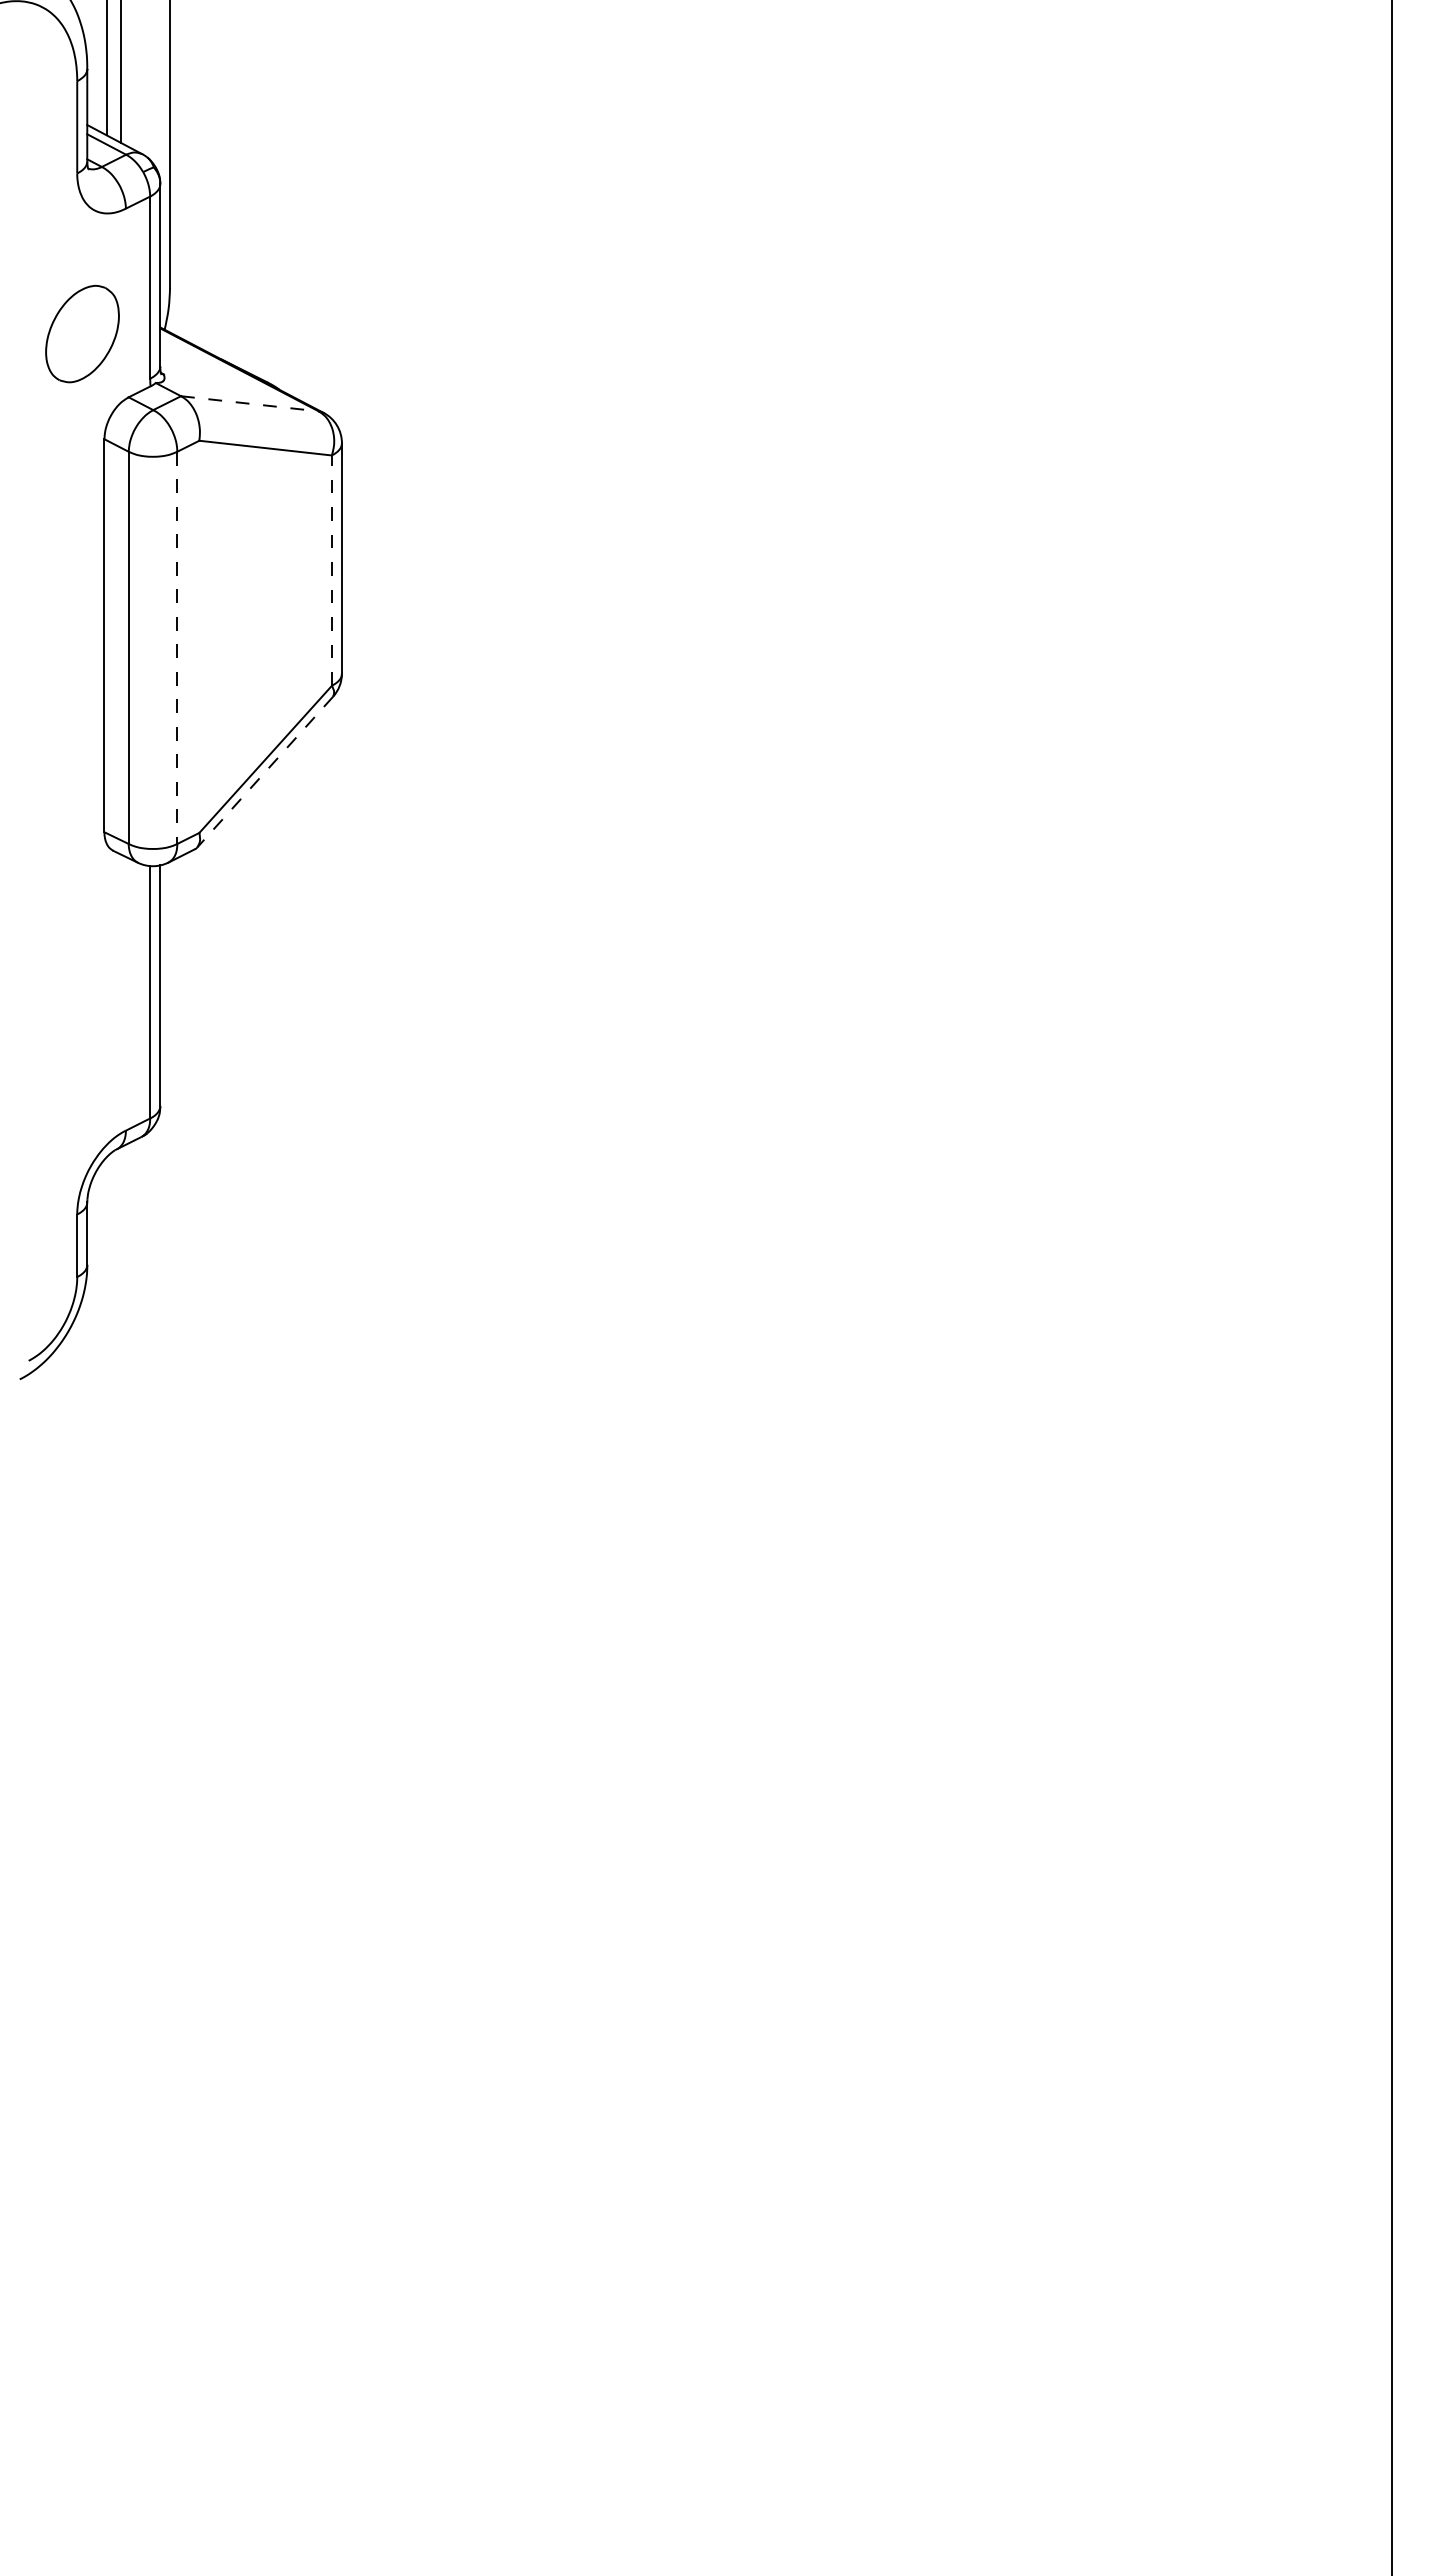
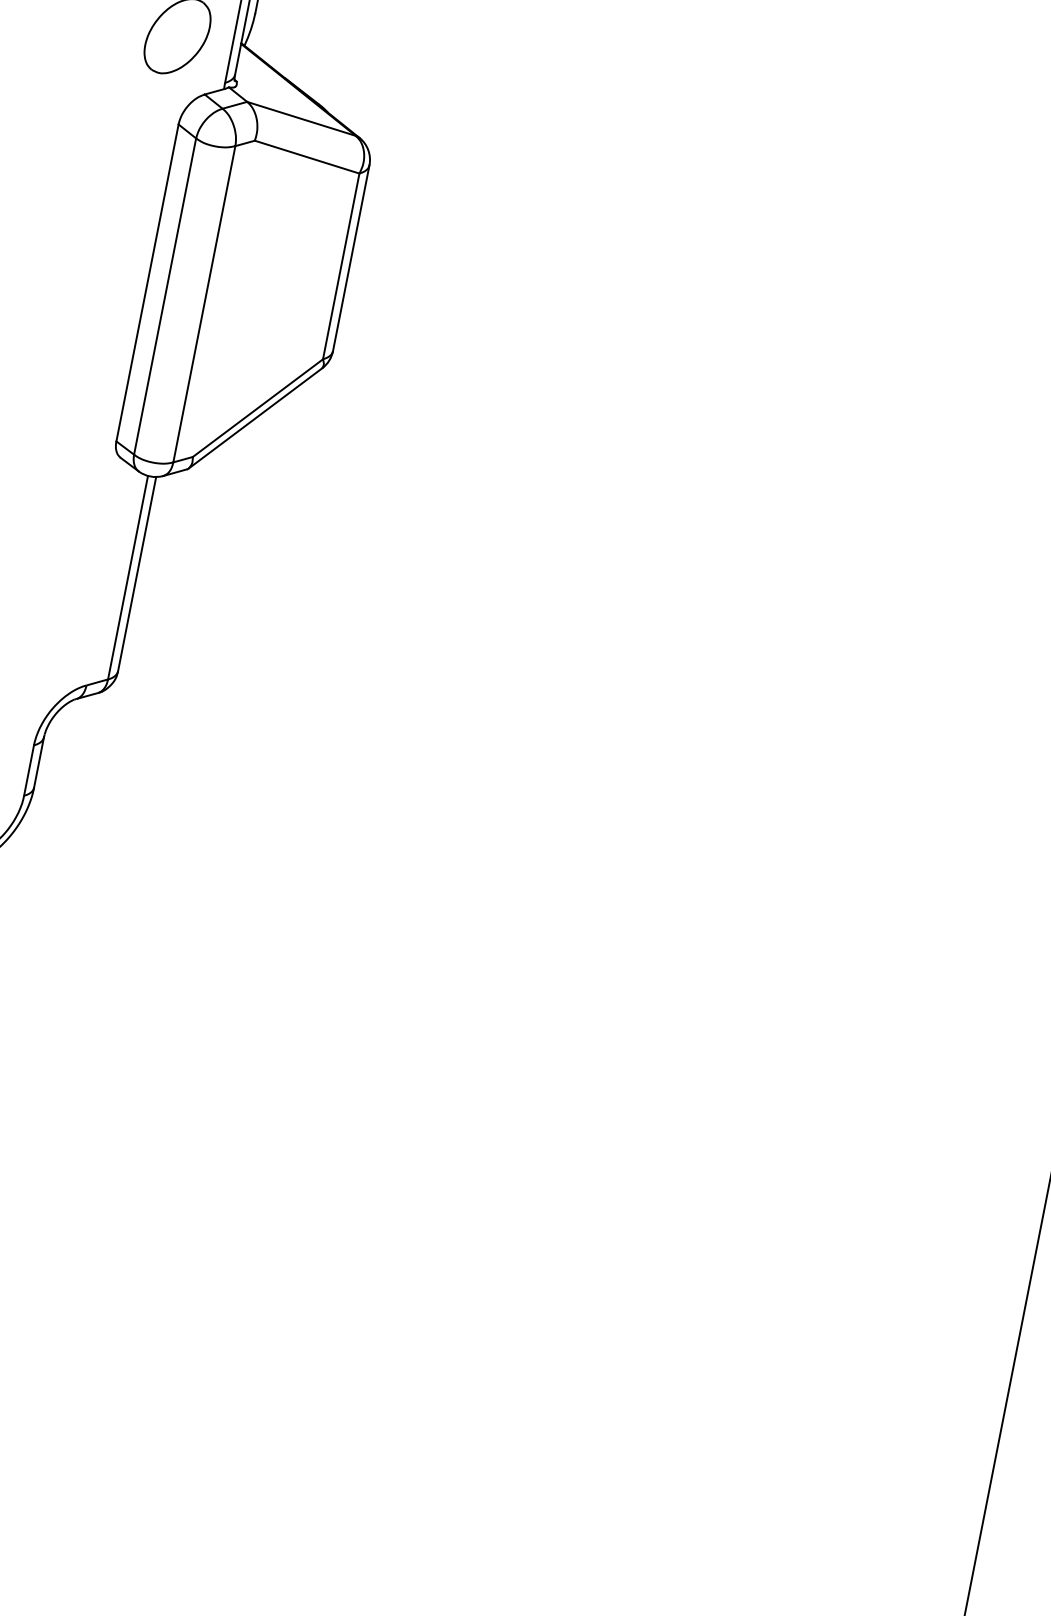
line: (250, 403) -> (302, 118), dashed -> solid
line: (331, 570) -> (340, 266), dashed -> solid
line: (177, 648) -> (204, 304), dashed -> solid
line: (265, 772) -> (255, 418), dashed -> solid

